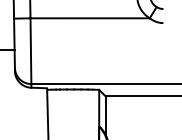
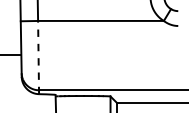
line: (30, 53) -> (38, 58), solid -> dashed

